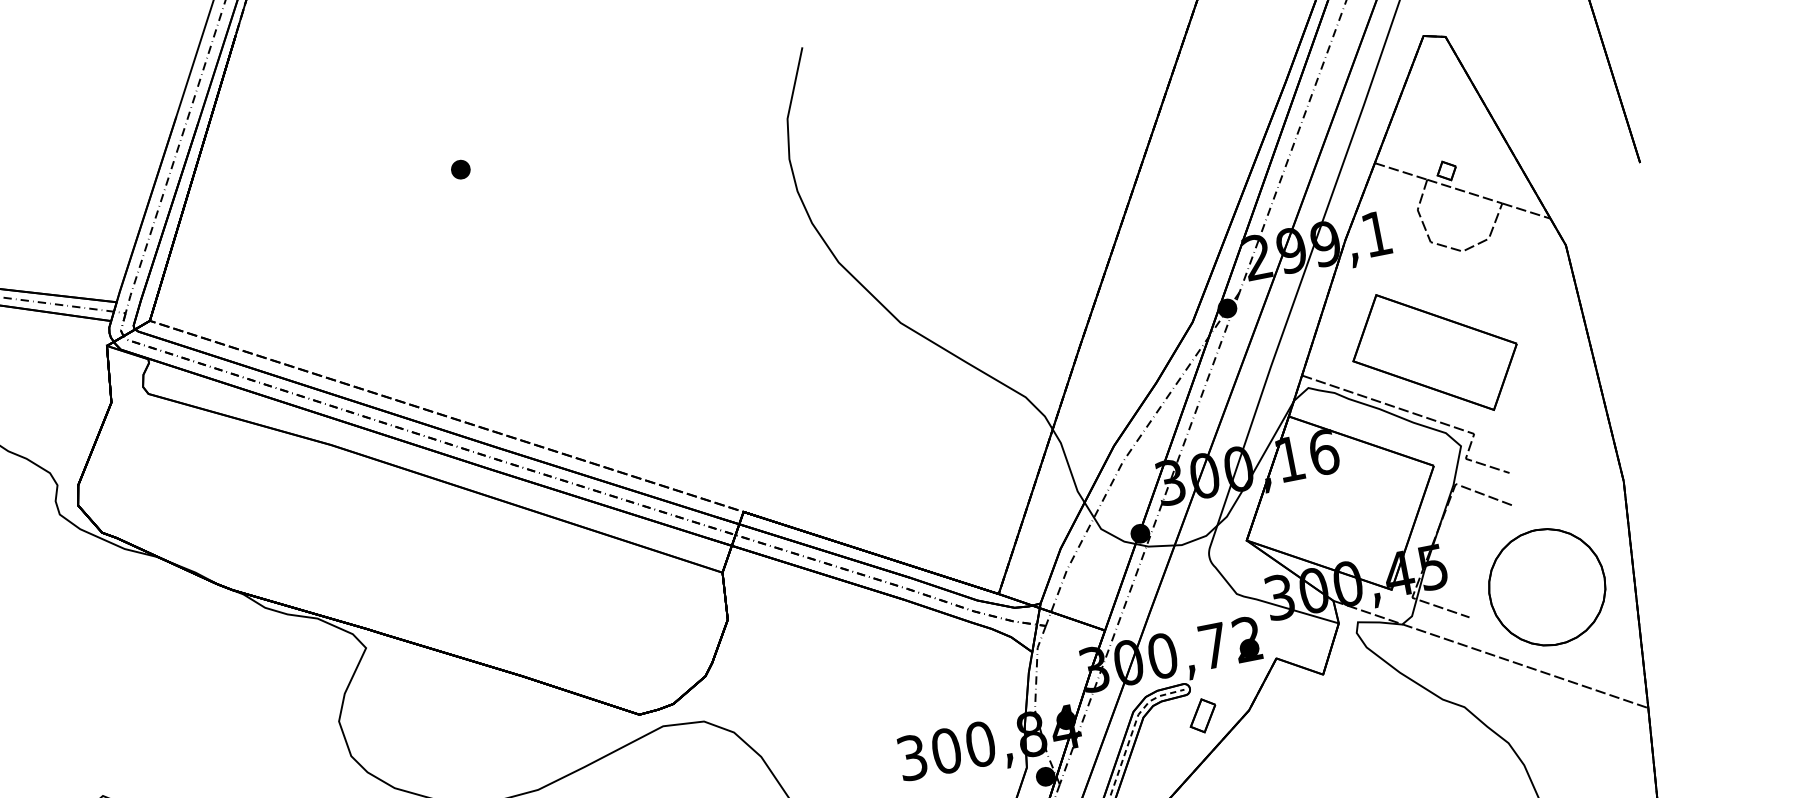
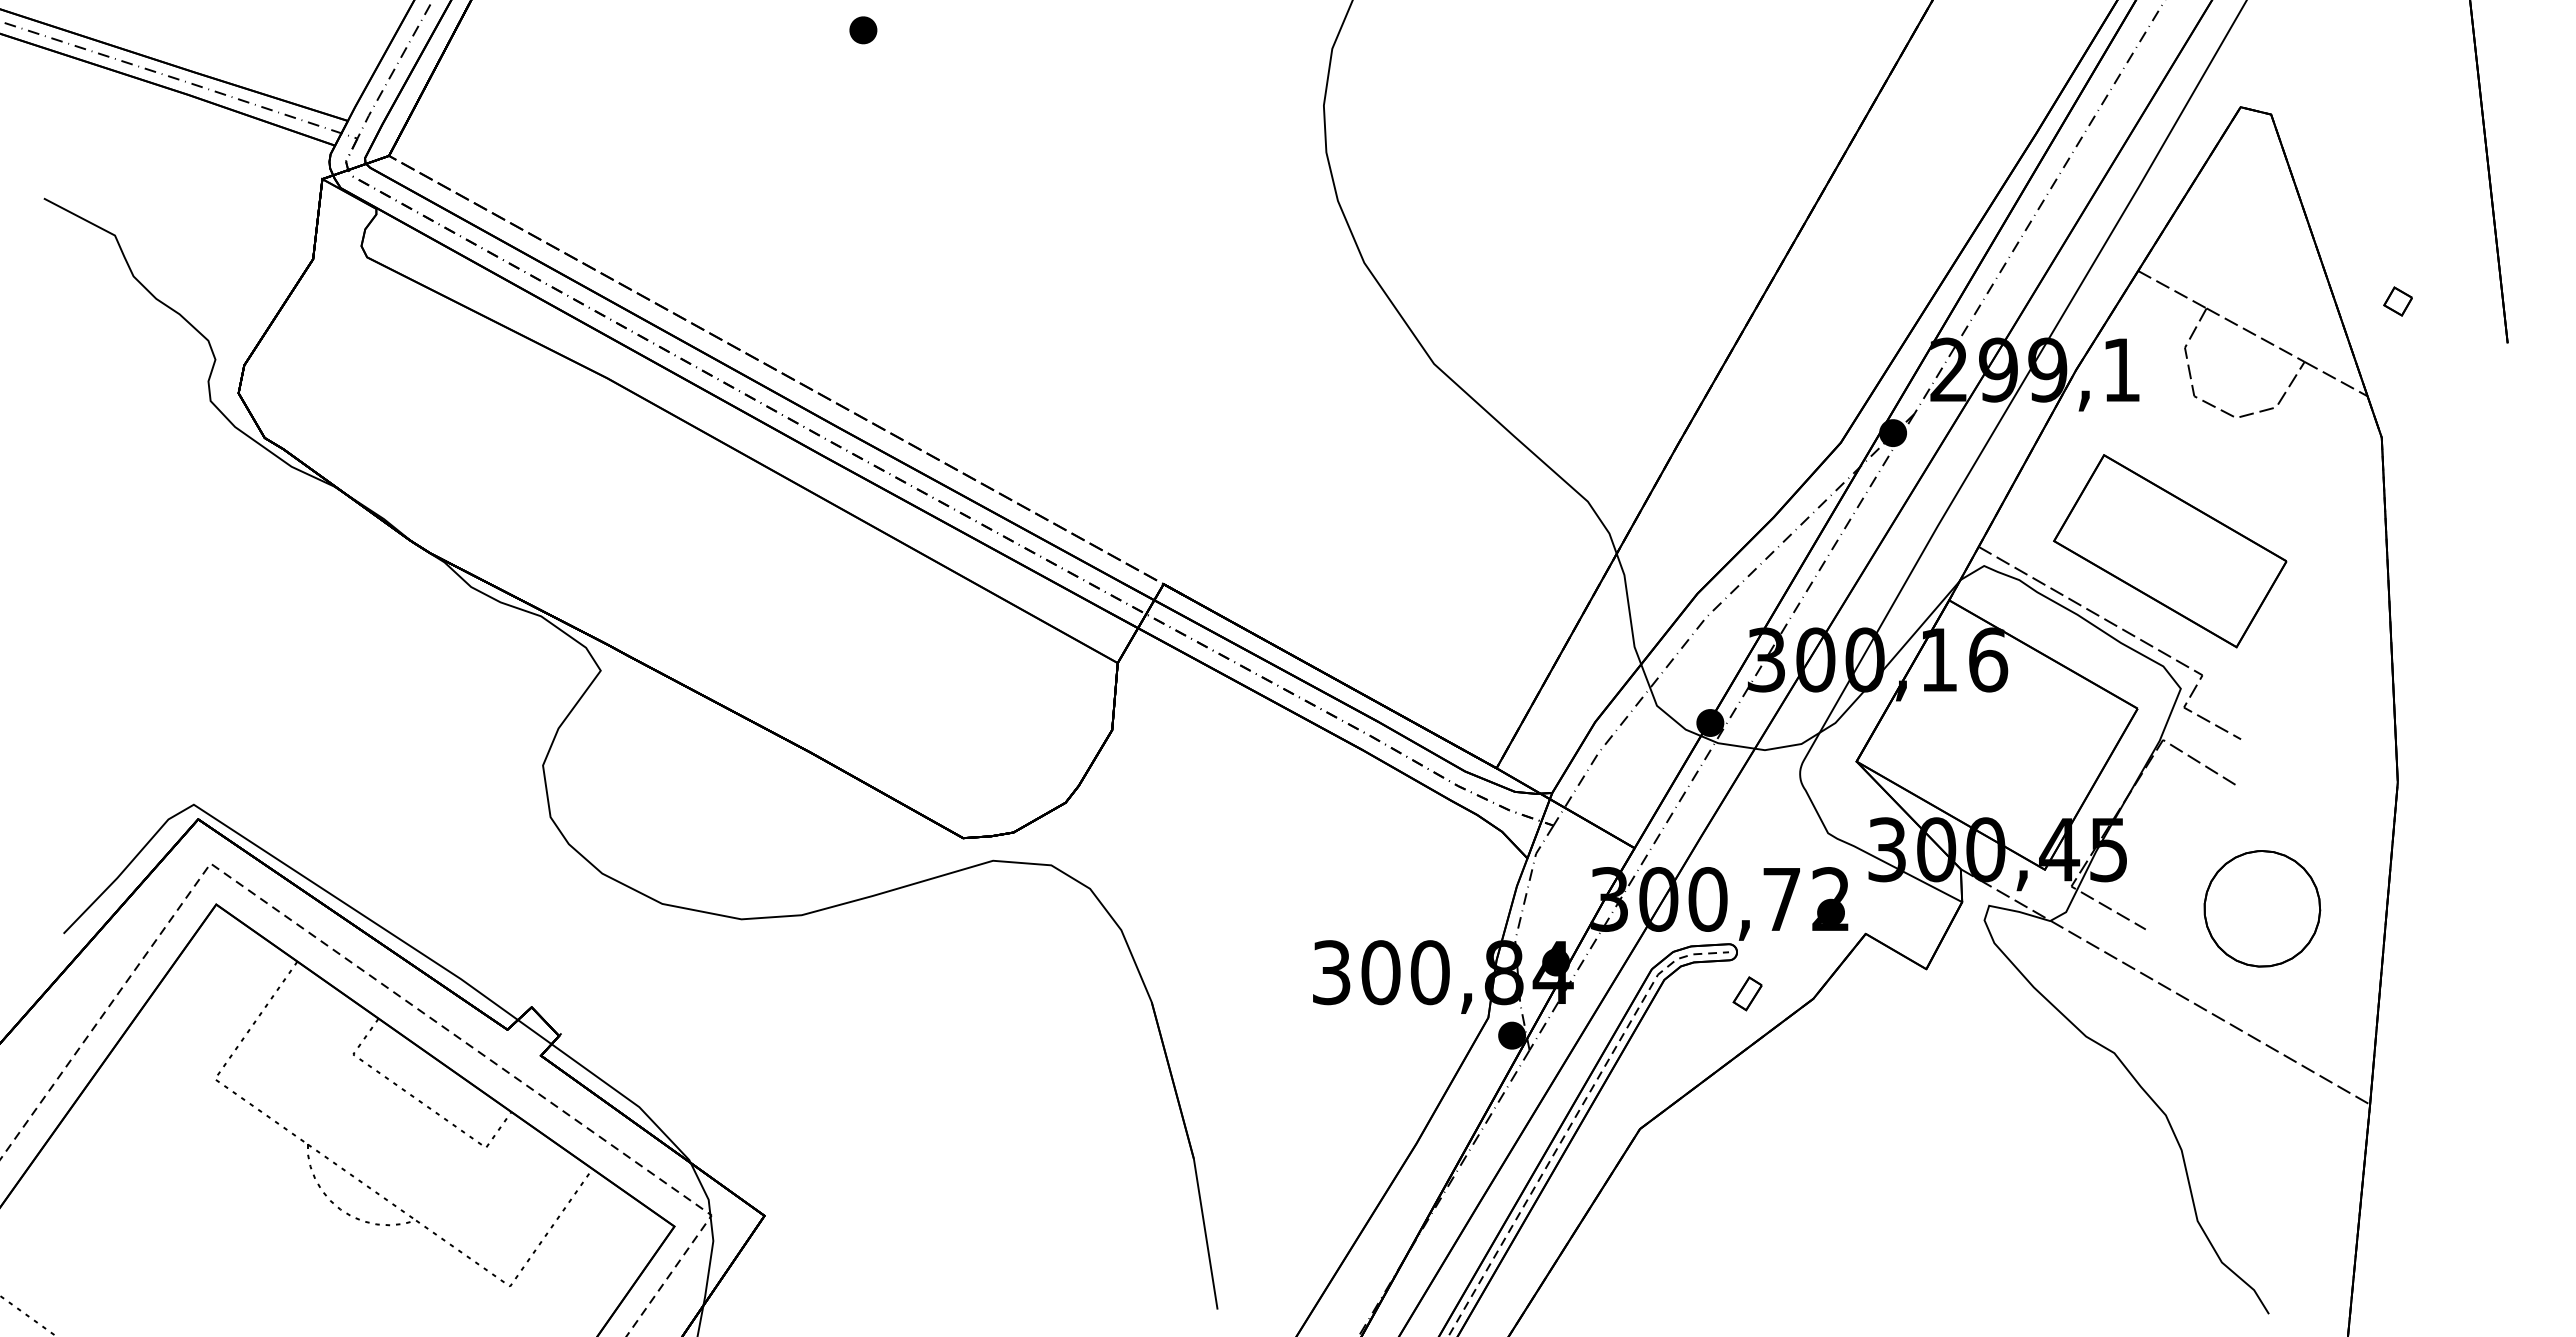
part: (1446, 171) -> (2397, 301), moved
part: (1547, 587) -> (2262, 908), size x0.7
part: (1202, 715) -> (1747, 993), size x0.7

